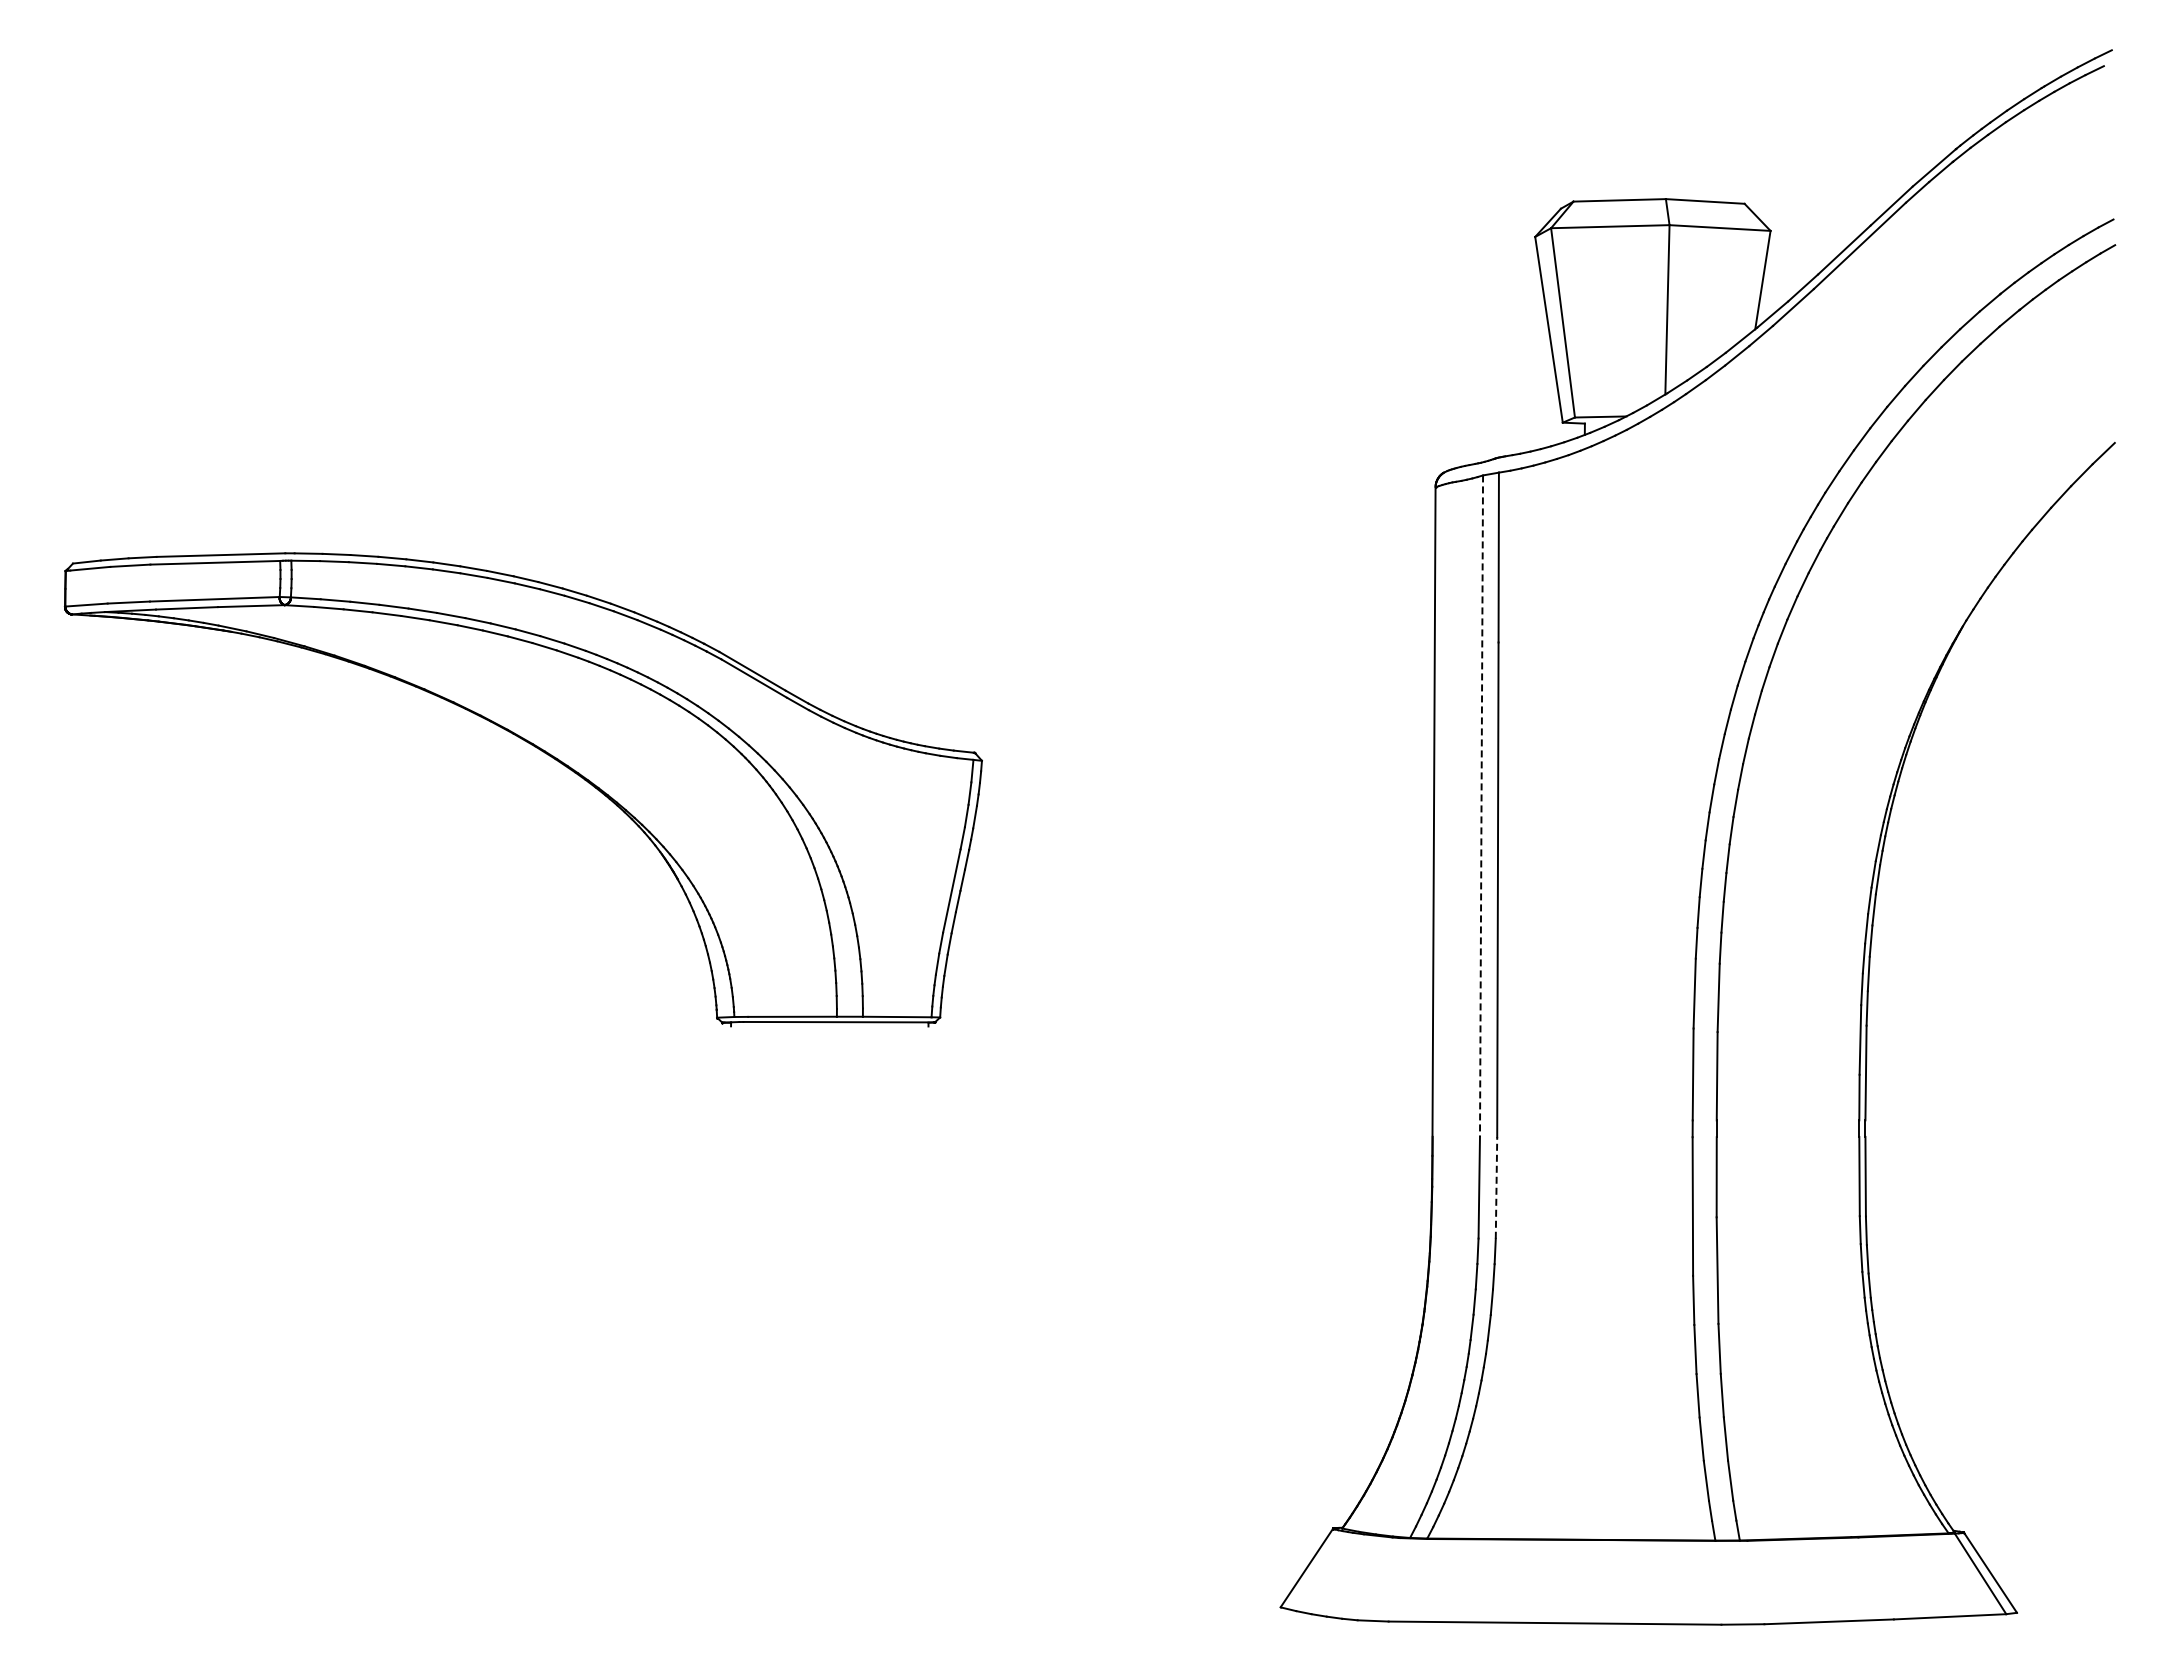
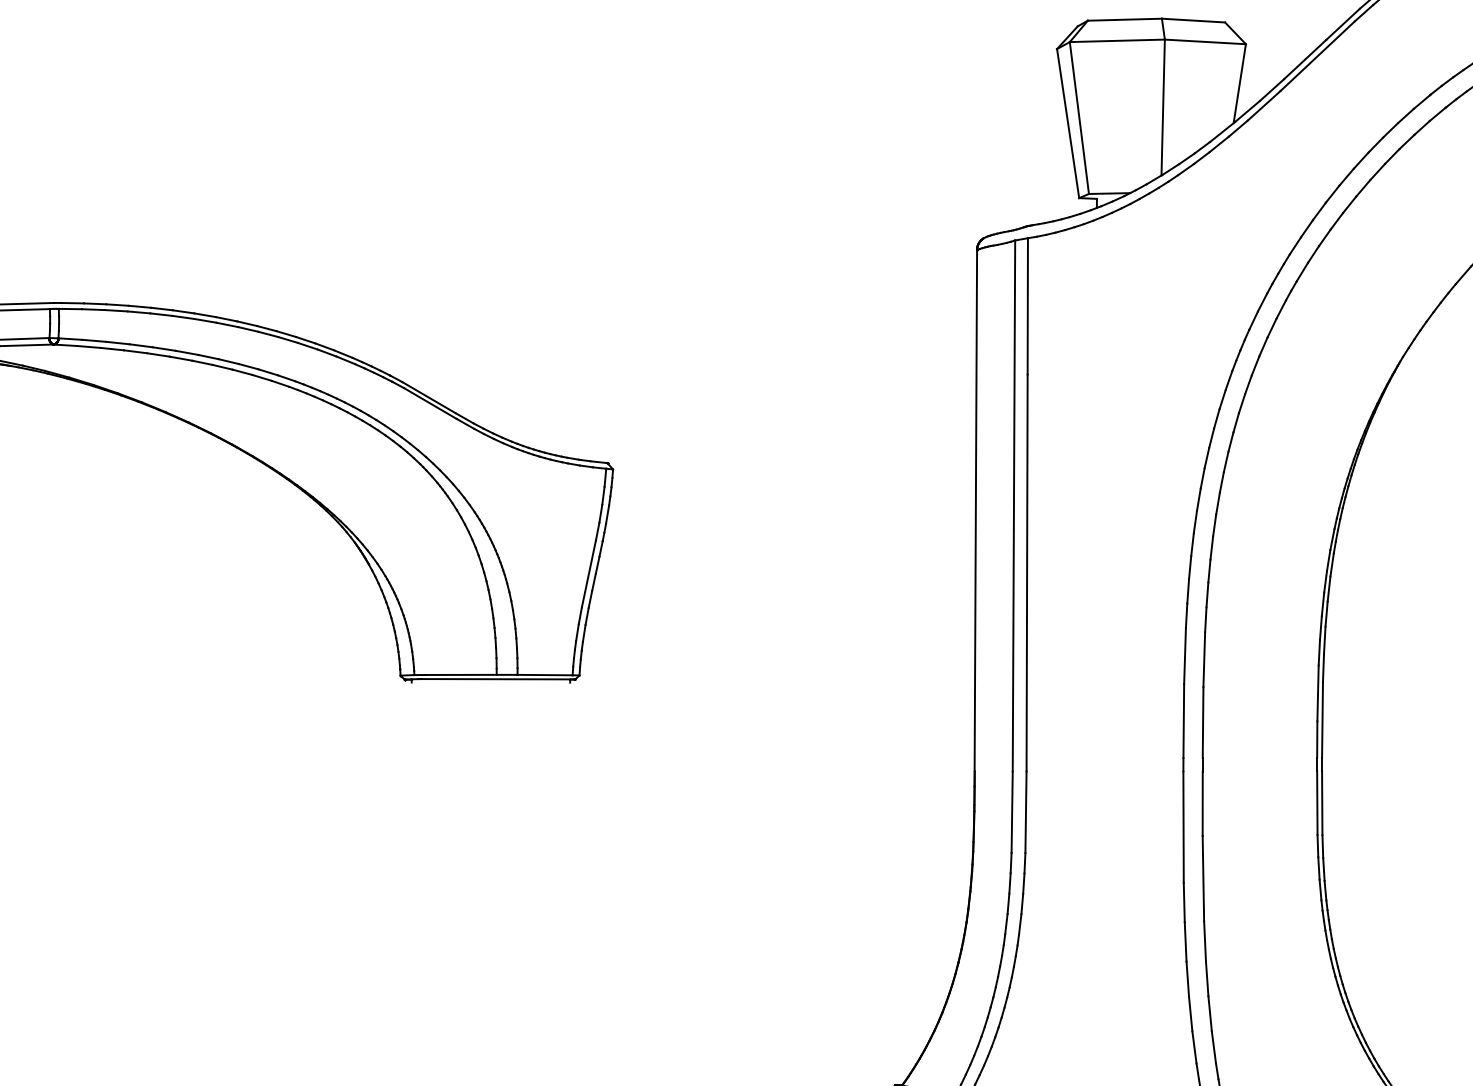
line: (1481, 806) -> (1013, 506), dashed -> solid
line: (1496, 1187) -> (1025, 811), dashed -> solid

